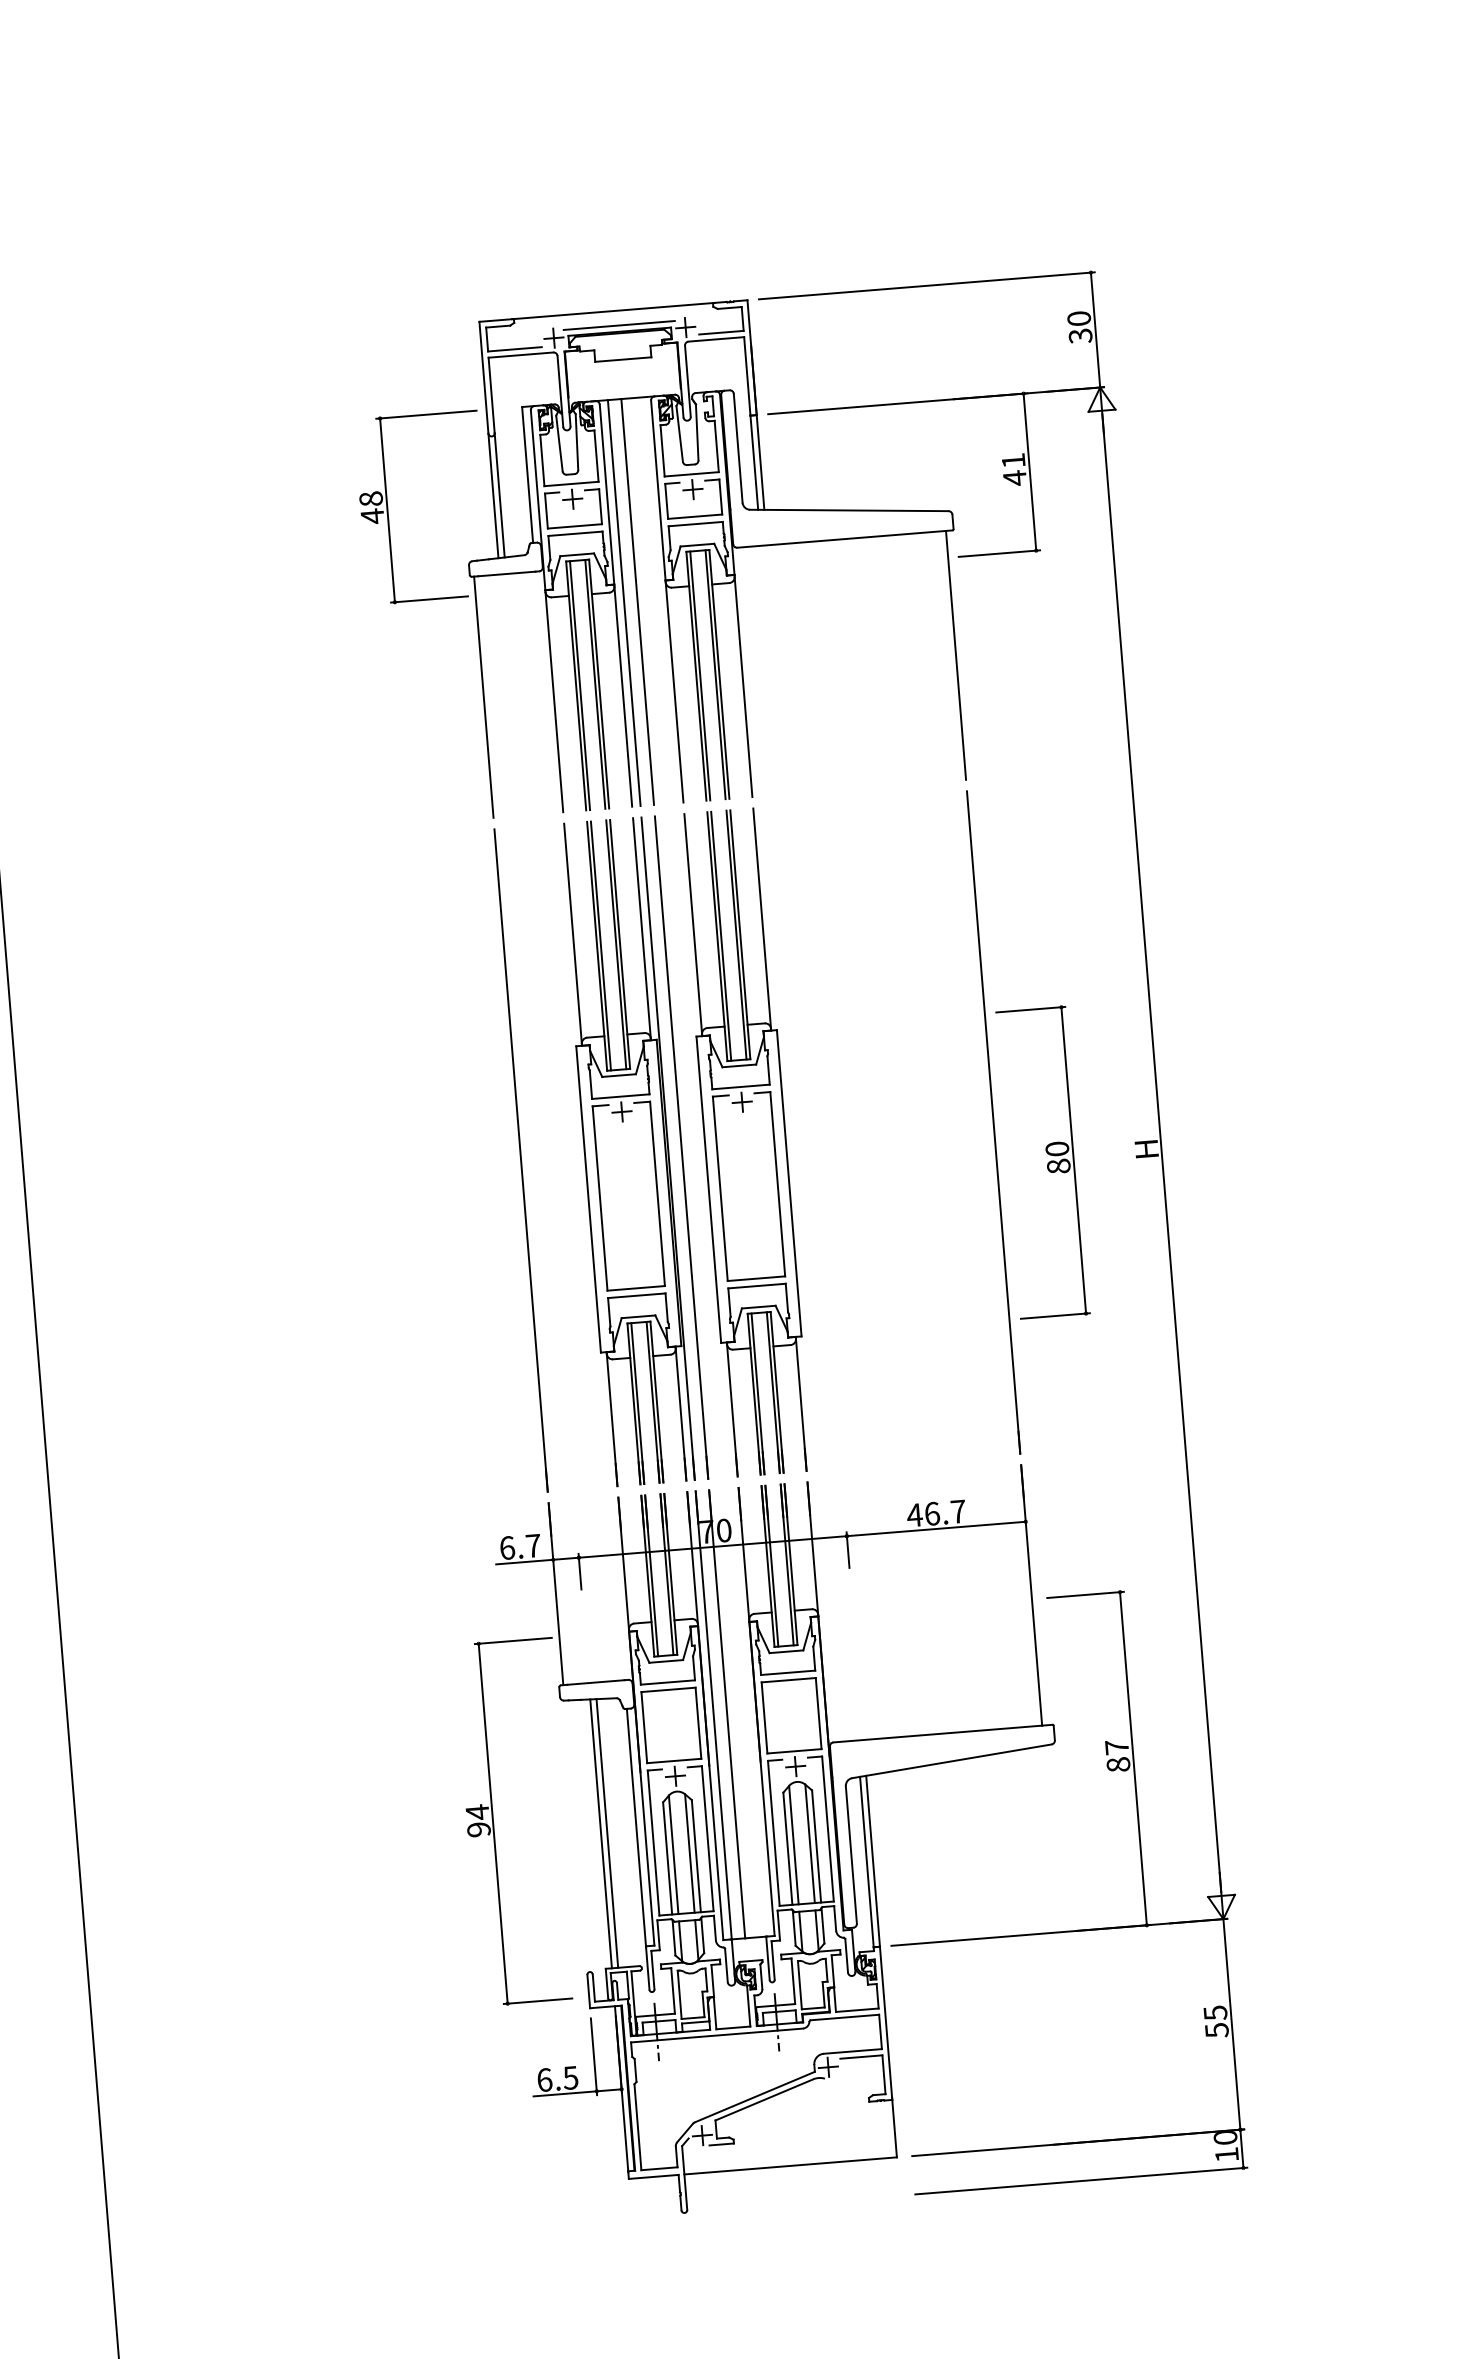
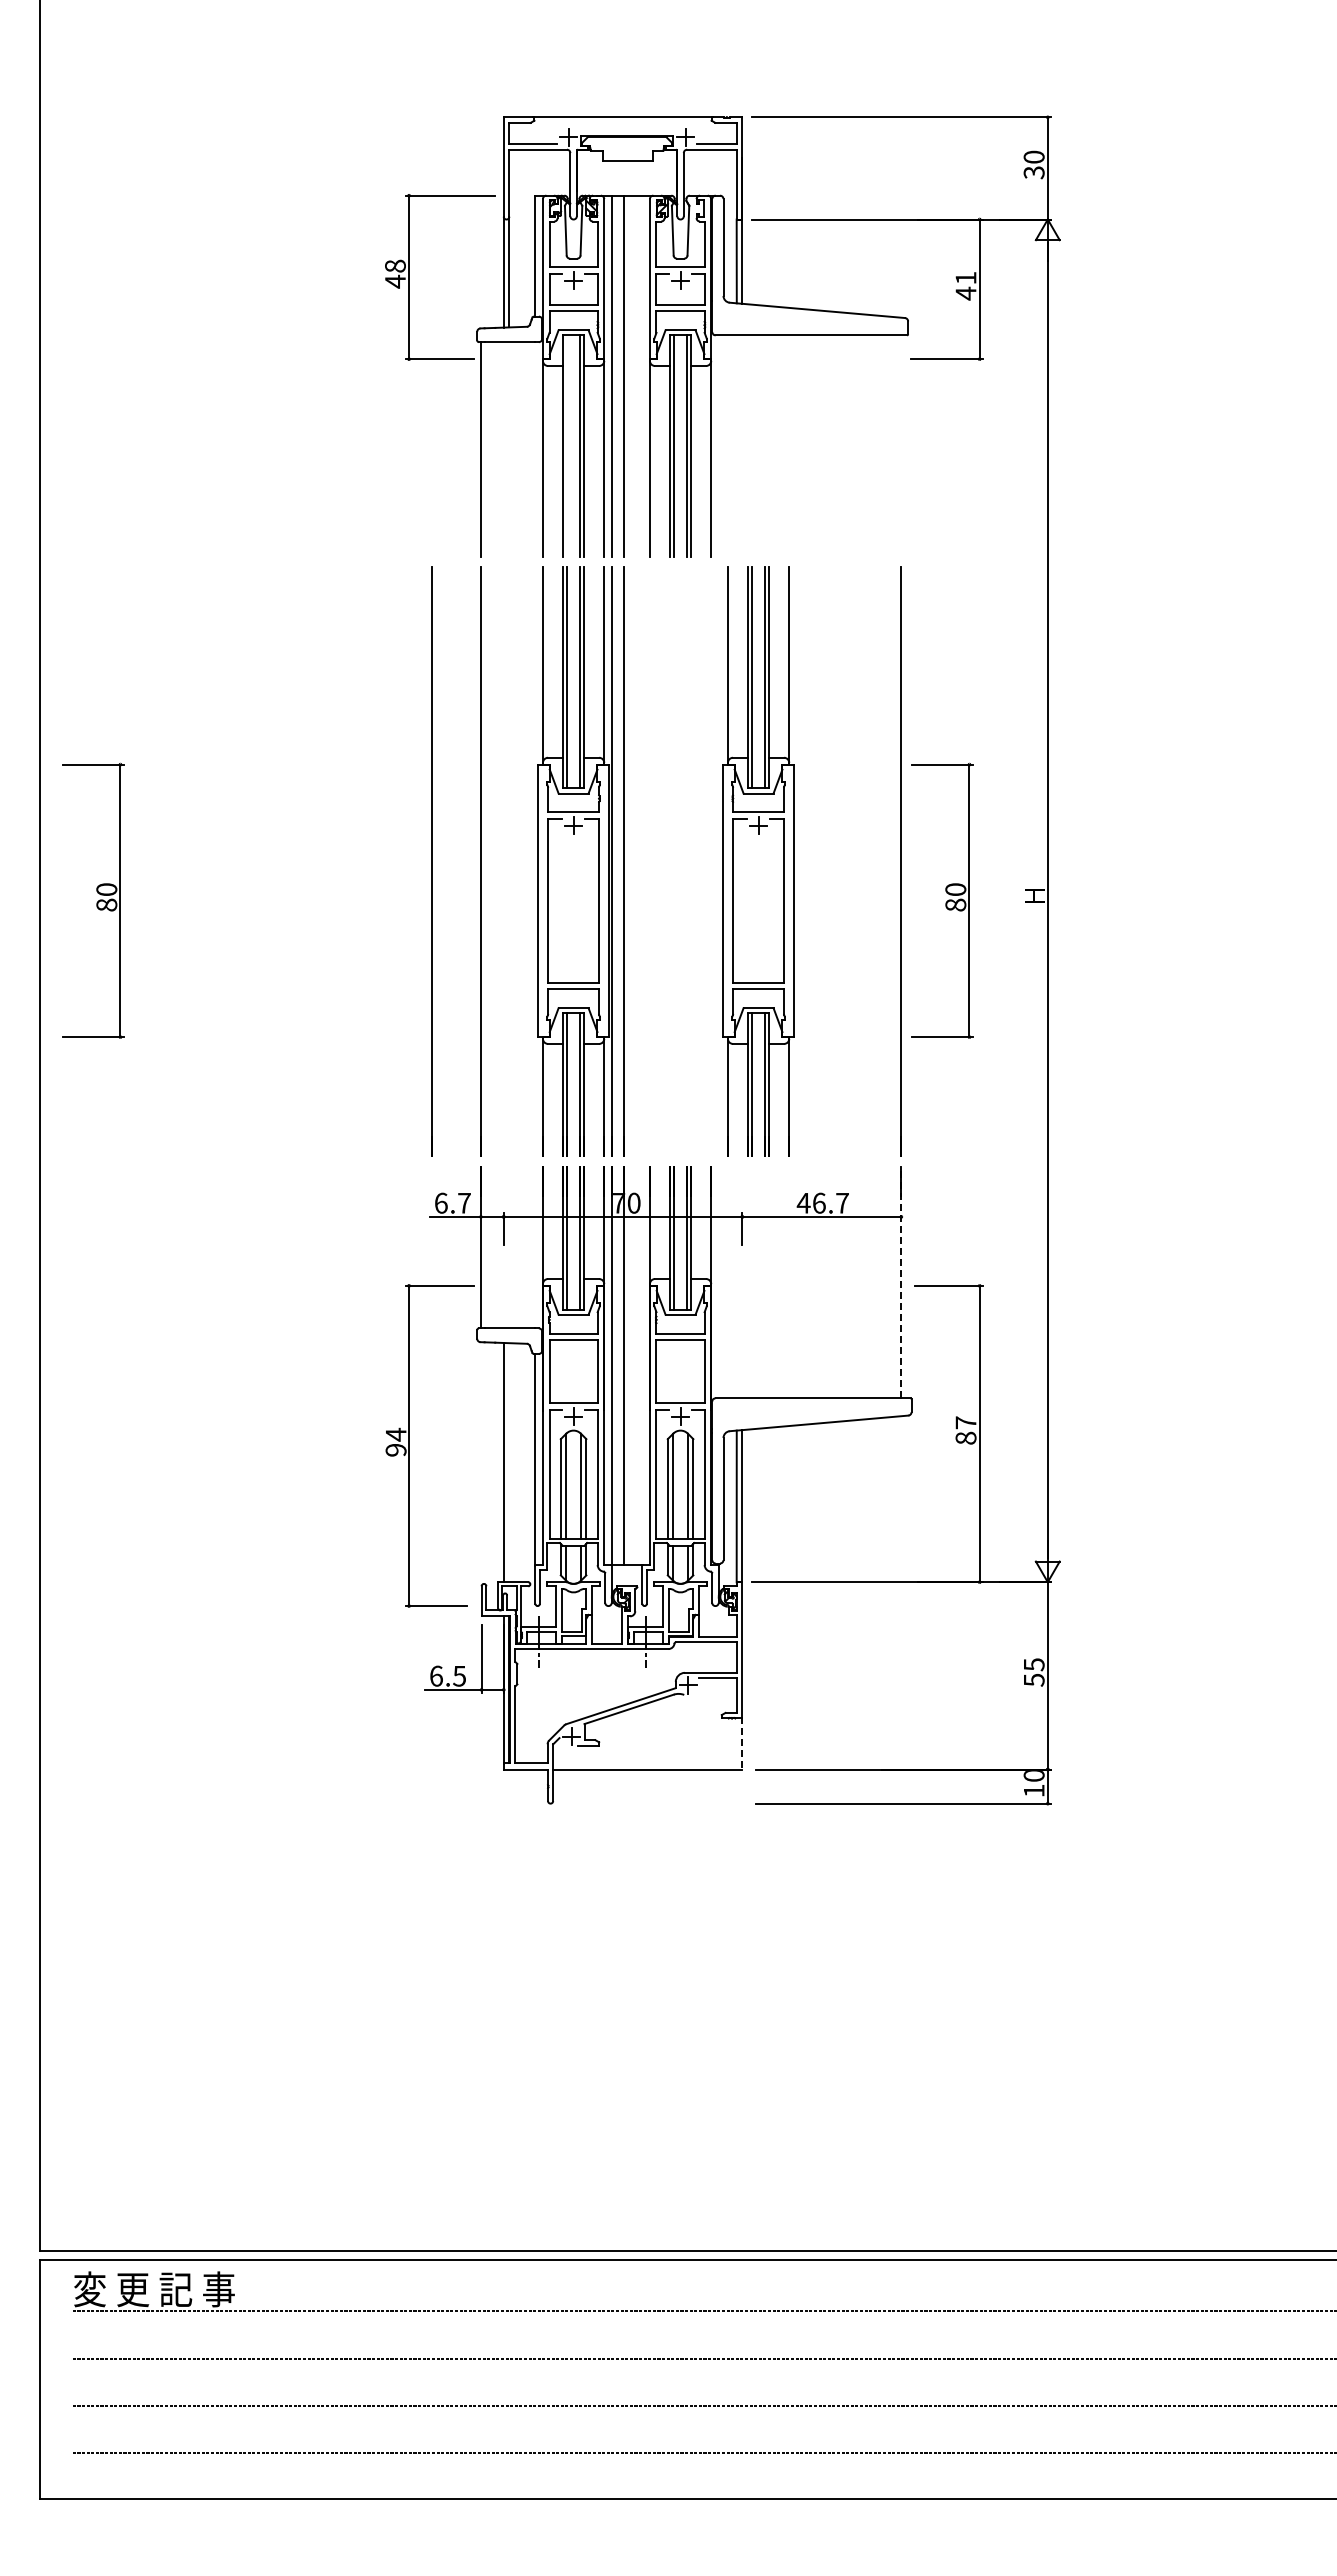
line: (618, 325) -> (626, 130), removed
line: (956, 654) -> (901, 445), removed
line: (579, 685) -> (566, 445), removed
part: (745, 1142) -> (758, 861), moved
line: (465, 1164) -> (431, 861), added
part: (89, 1239) -> (93, 900), added
line: (1031, 1595) -> (901, 1282), solid -> dashed
line: (607, 1833) -> (509, 1462), removed
line: (894, 2128) -> (742, 1743), solid -> dashed

